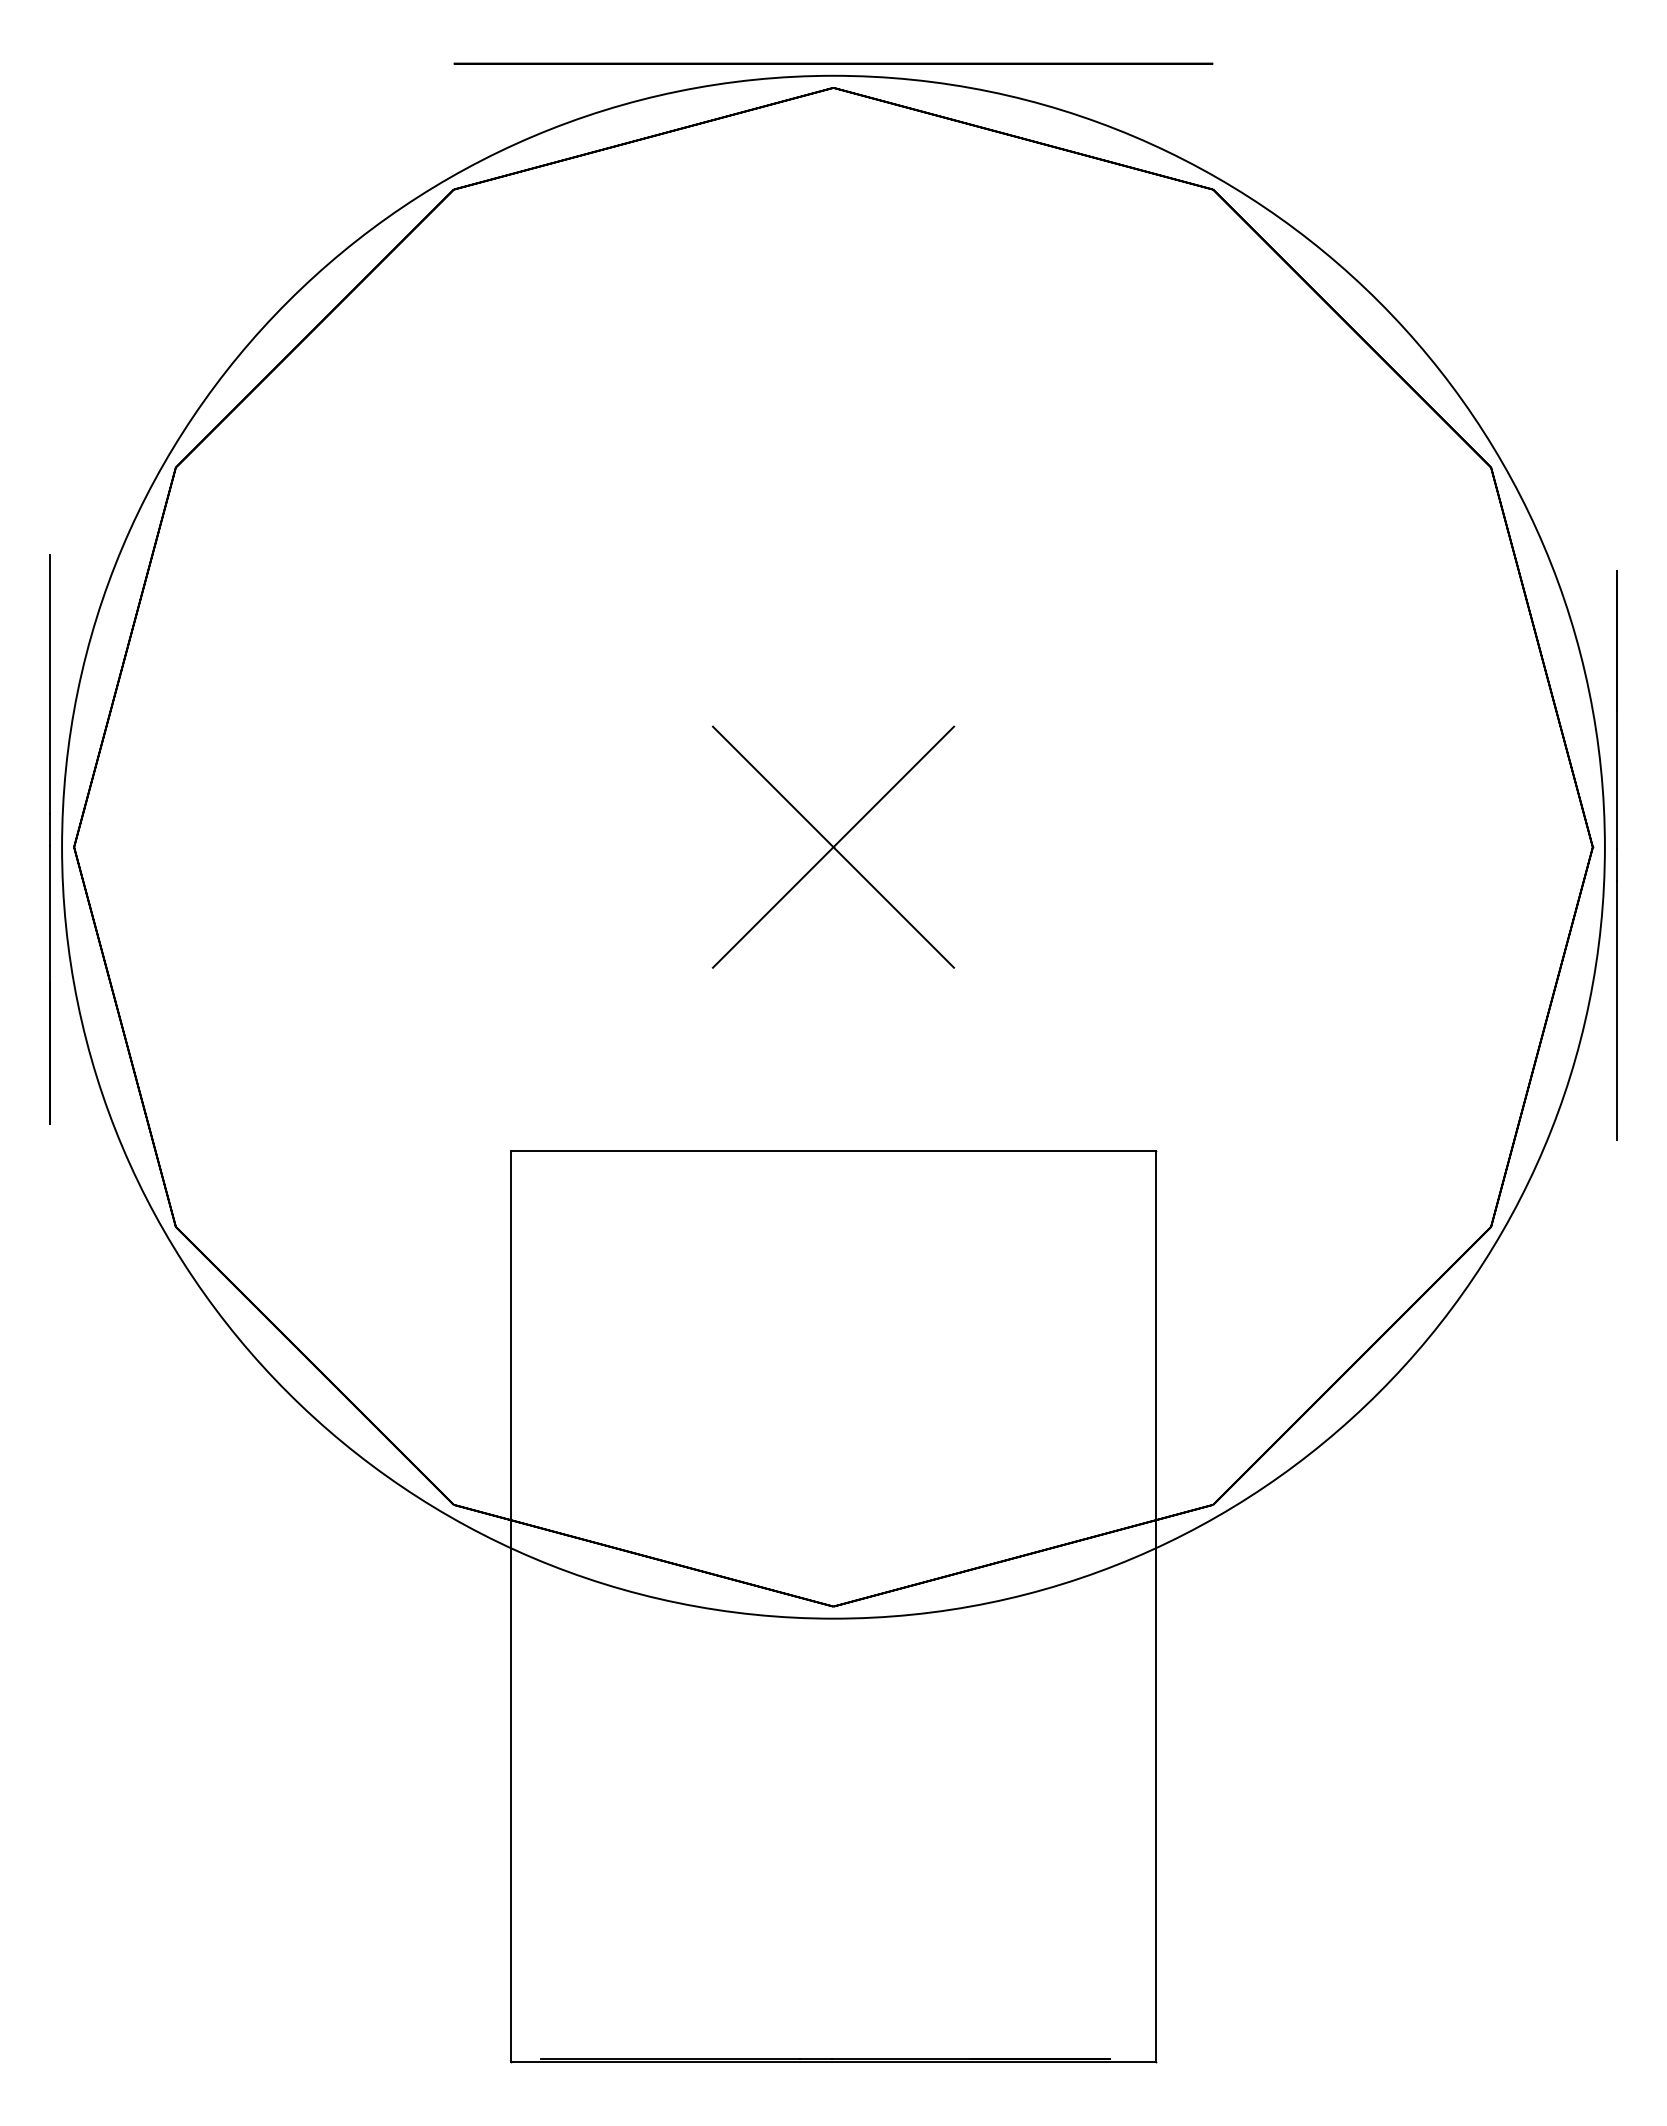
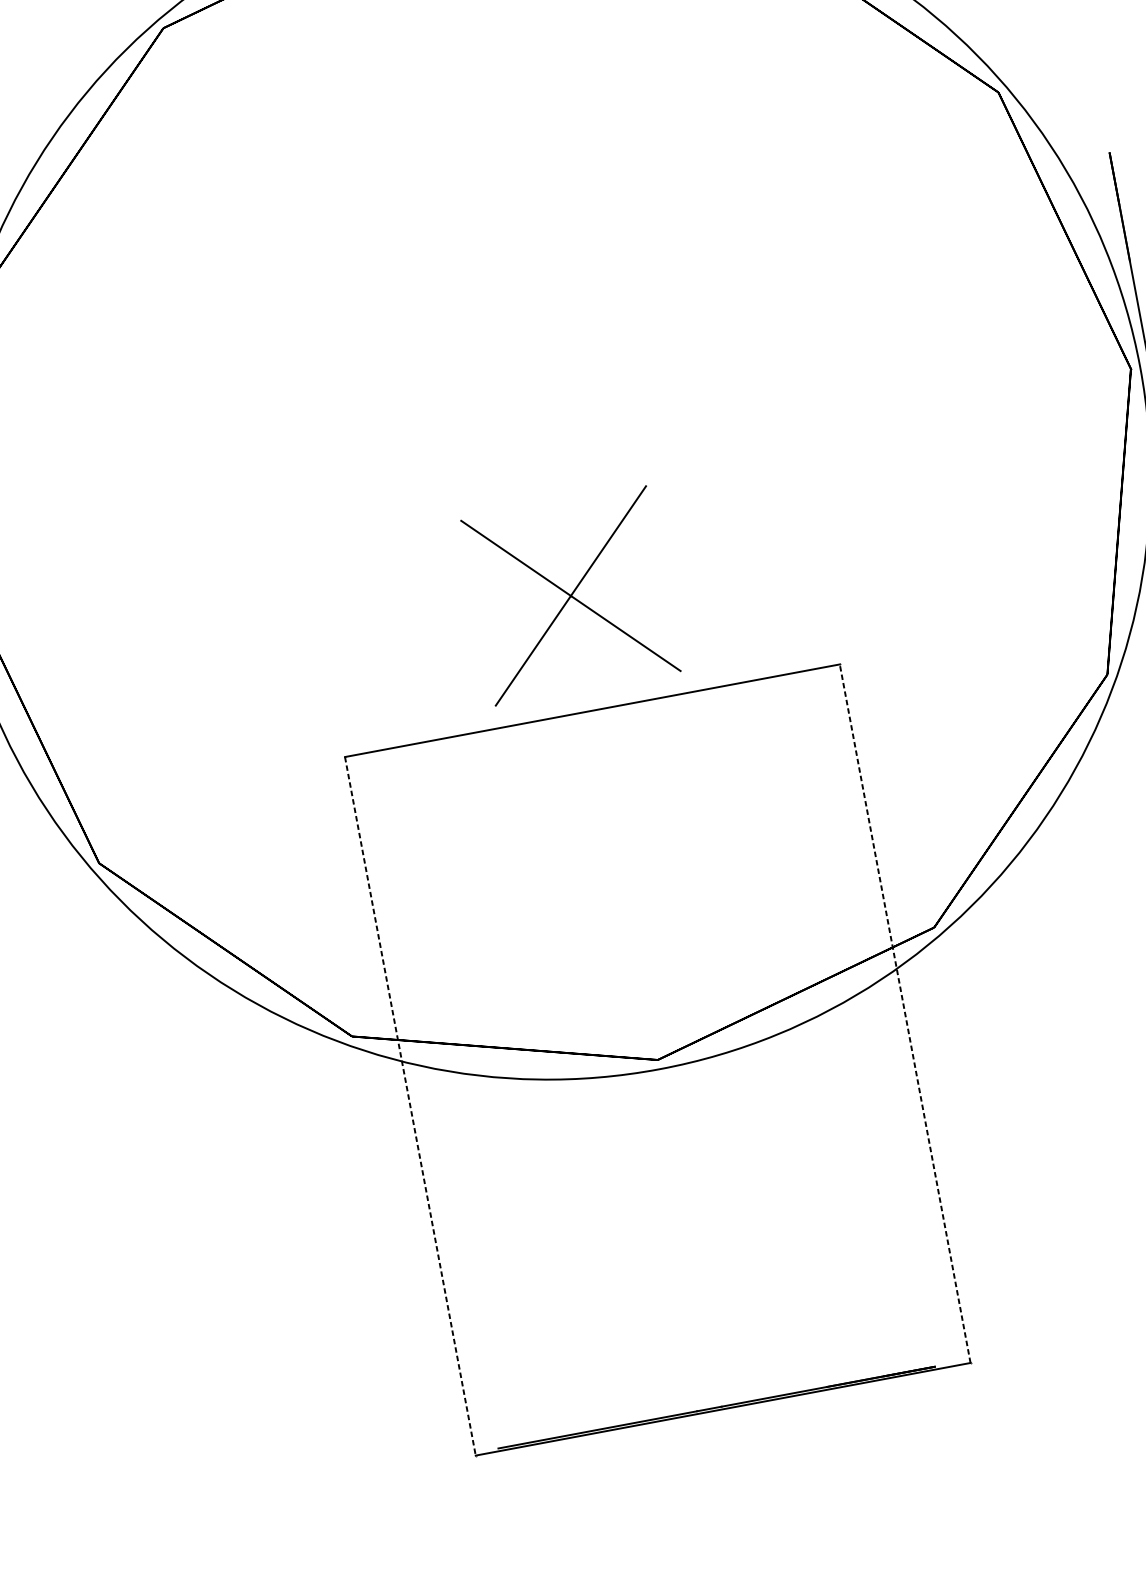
part: (833, 846) -> (570, 595), moved
line: (510, 1606) -> (410, 1106), solid -> dashed
line: (1156, 1606) -> (905, 1013), solid -> dashed

